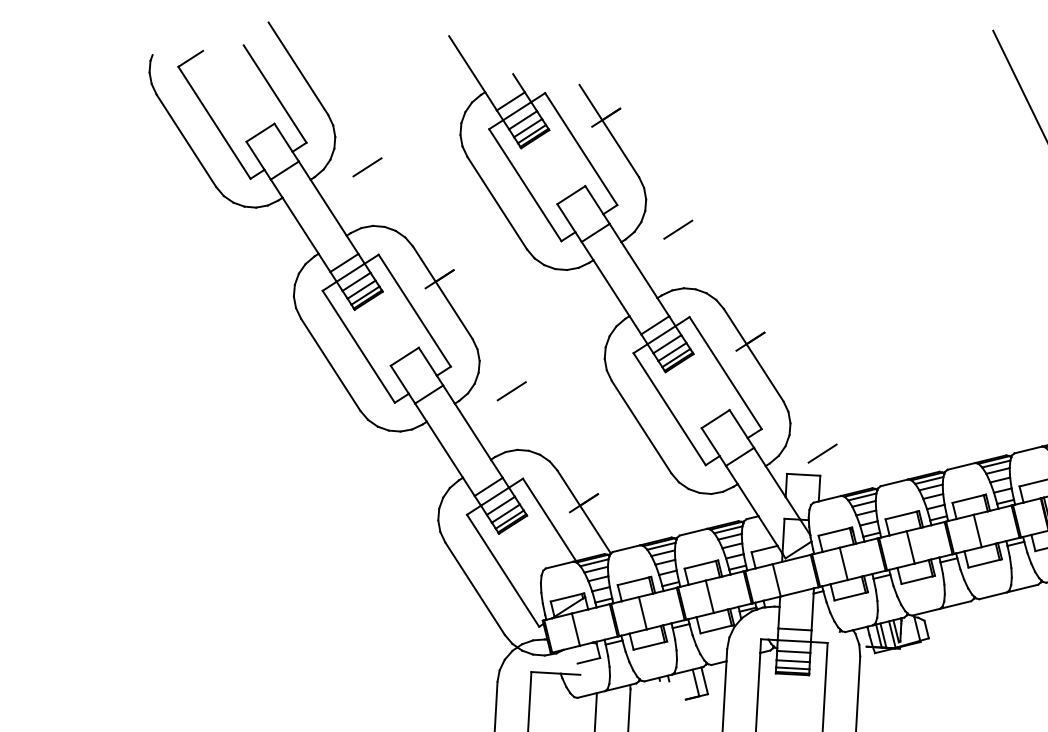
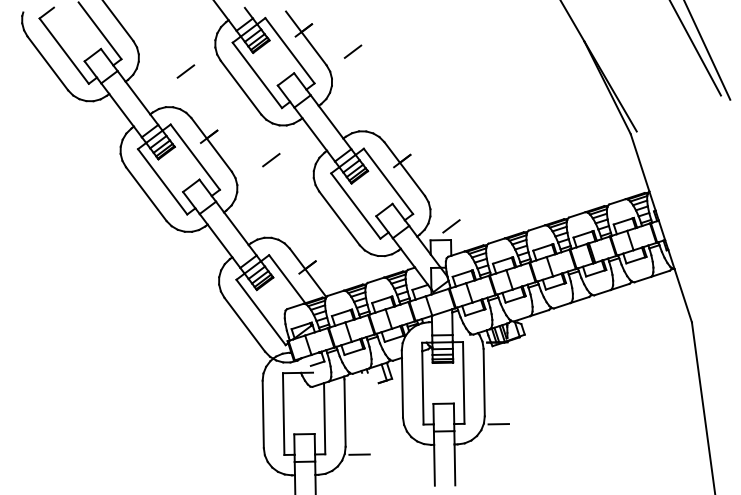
line: (366, 167) -> (185, 71), moved
line: (677, 229) -> (352, 51), moved
line: (512, 390) -> (271, 159), moved

